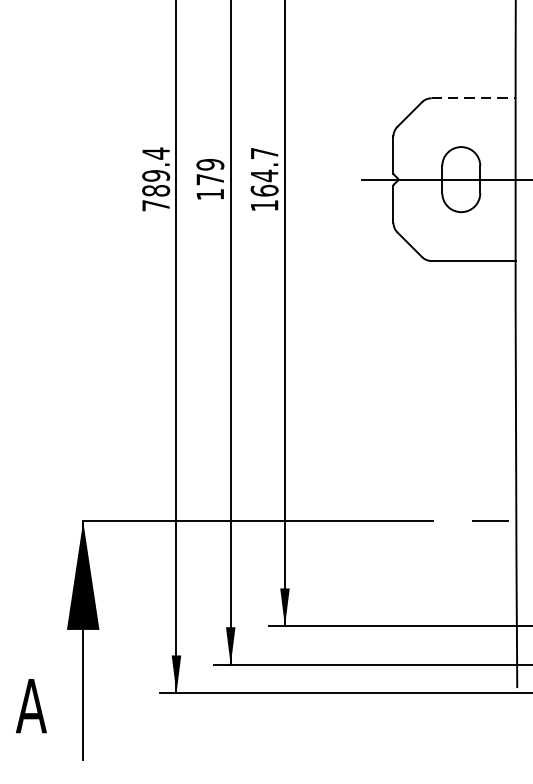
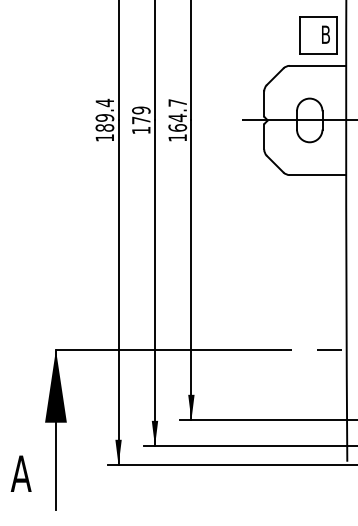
part: (474, 53) -> (318, 35), added
line: (474, 97) -> (318, 65), dashed -> solid
text: (155, 205) -> (104, 137), 789.4 -> 189.4

